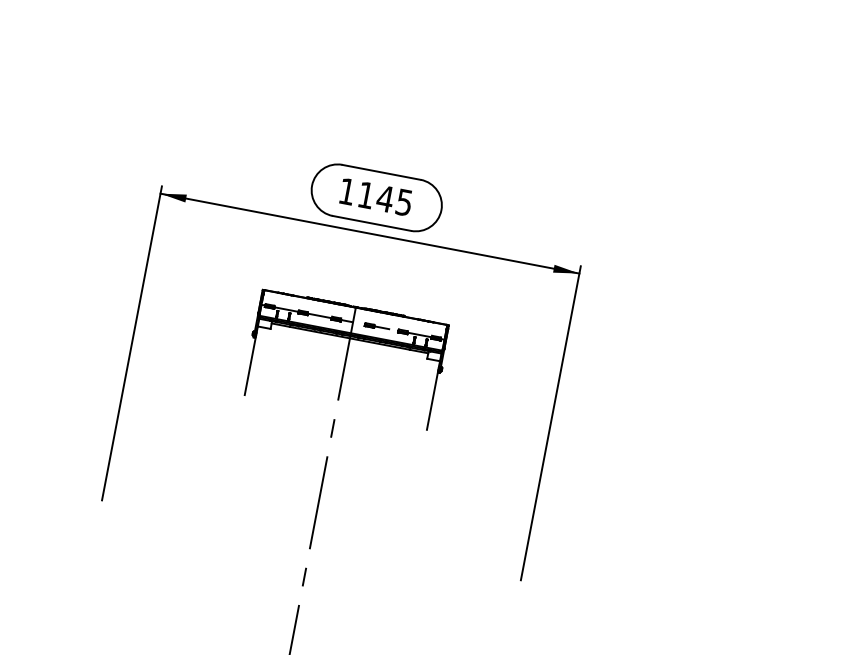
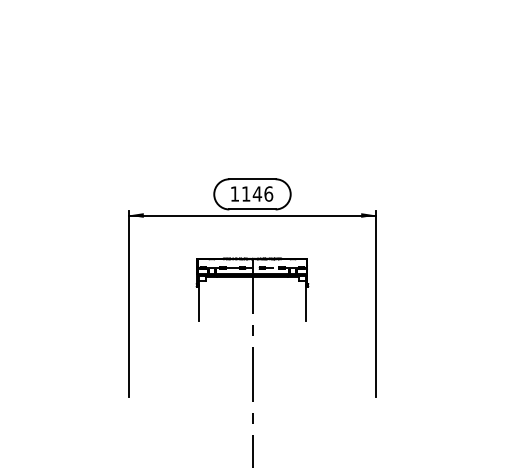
text: (404, 201) -> (268, 193), 1145 -> 1146

